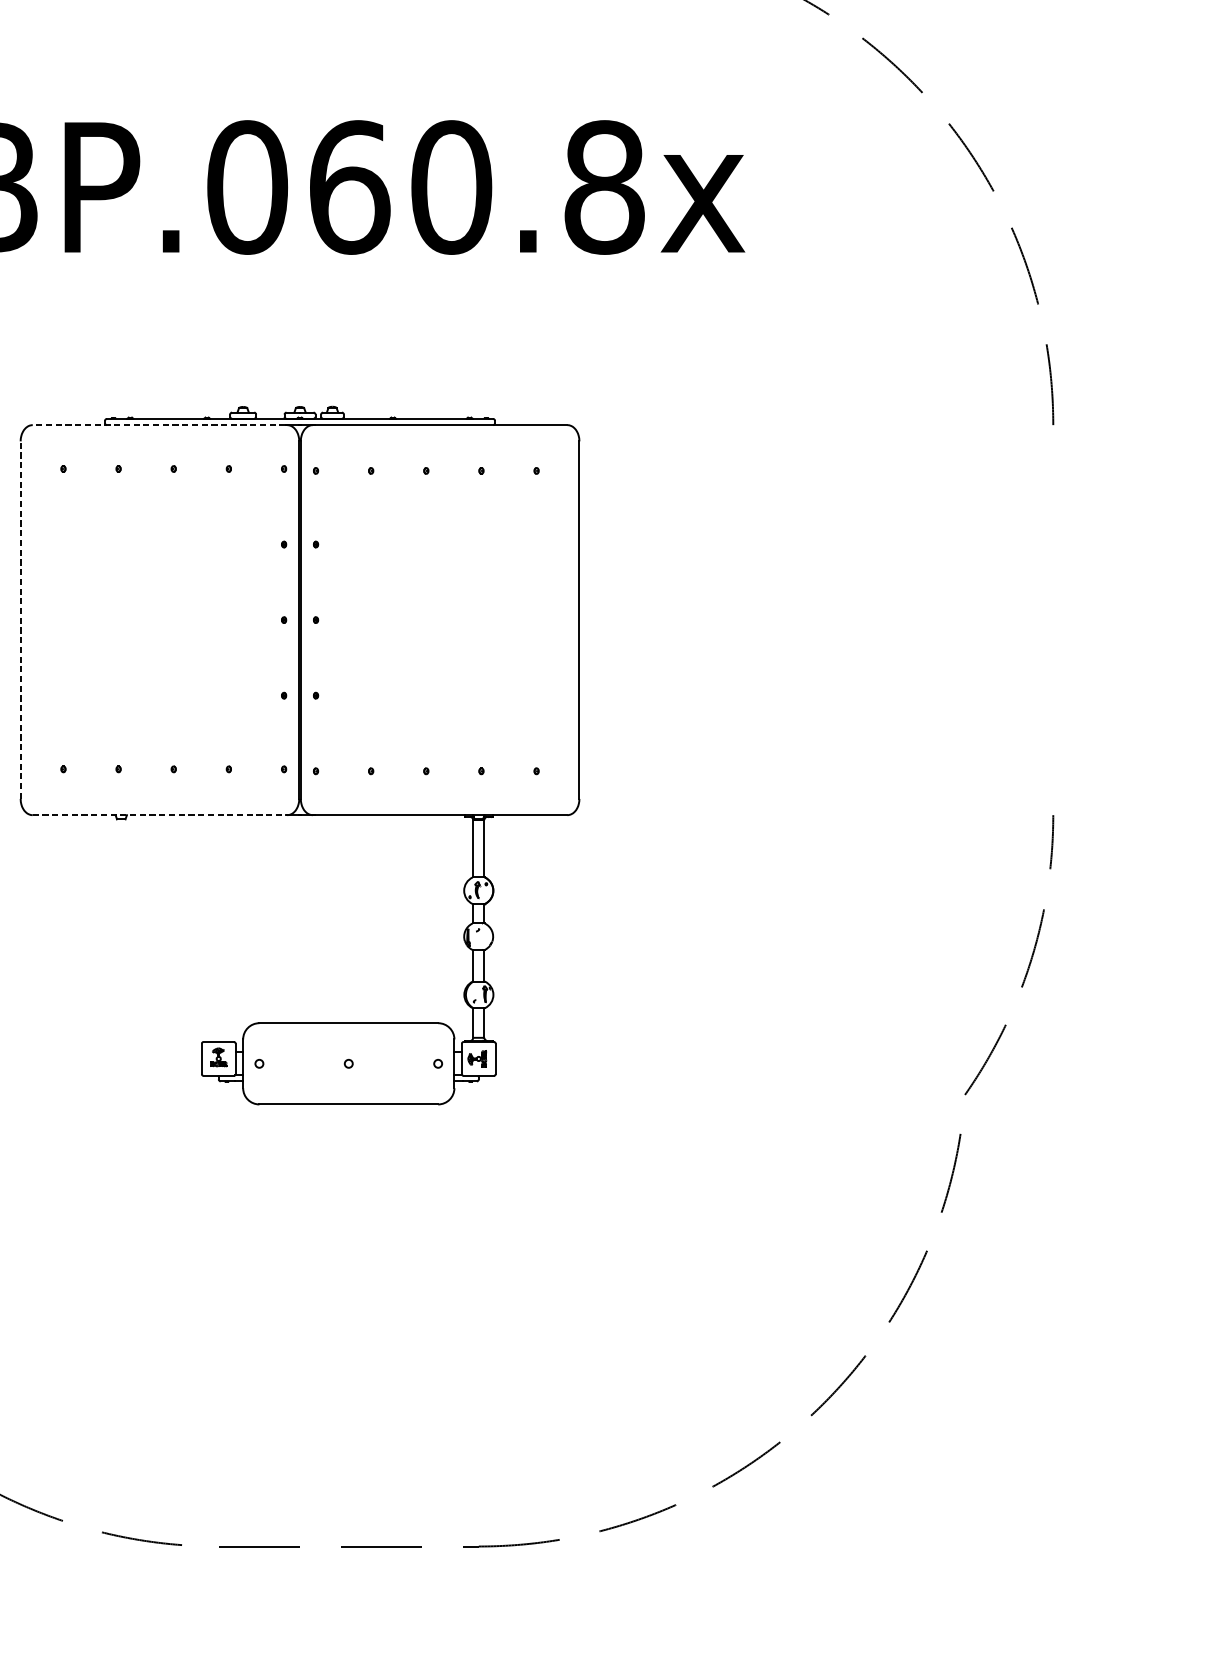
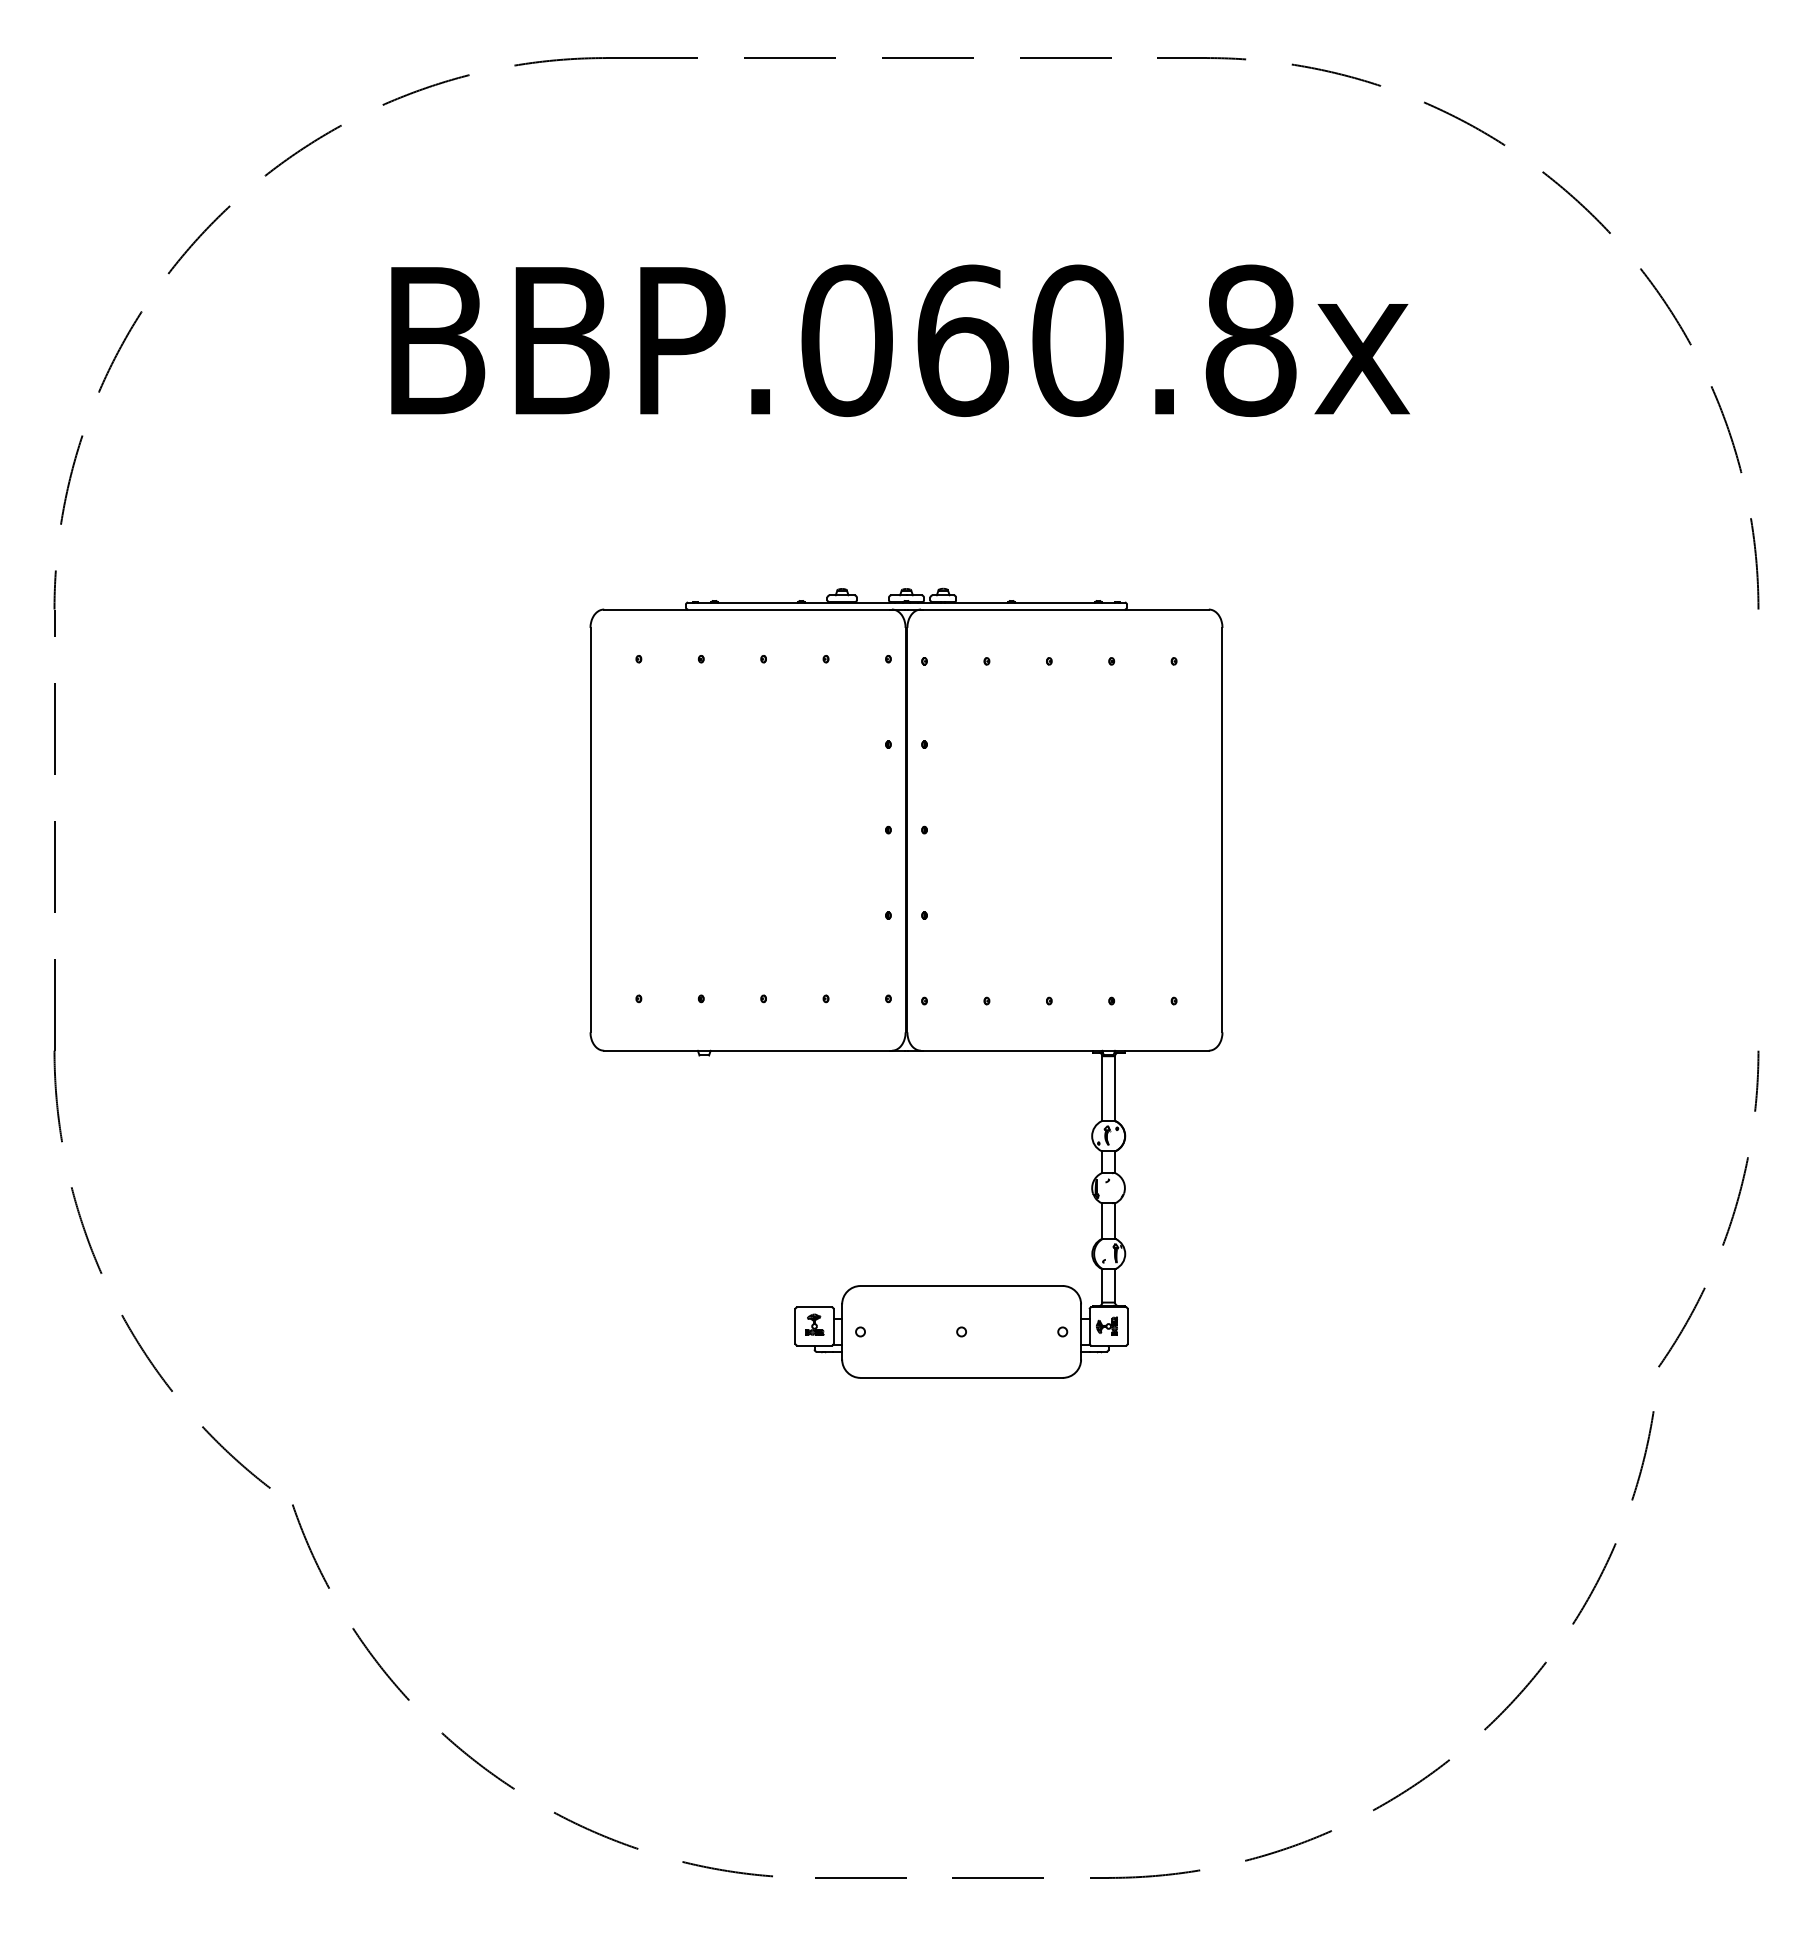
line: (159, 425) -> (747, 609), dashed -> solid
line: (20, 619) -> (590, 829), dashed -> solid
line: (159, 814) -> (747, 1050), dashed -> solid

